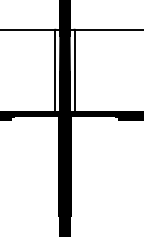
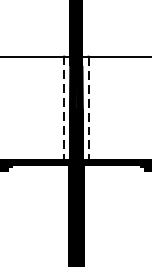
line: (55, 71) -> (64, 109), solid -> dashed
line: (74, 71) -> (88, 109), solid -> dashed

